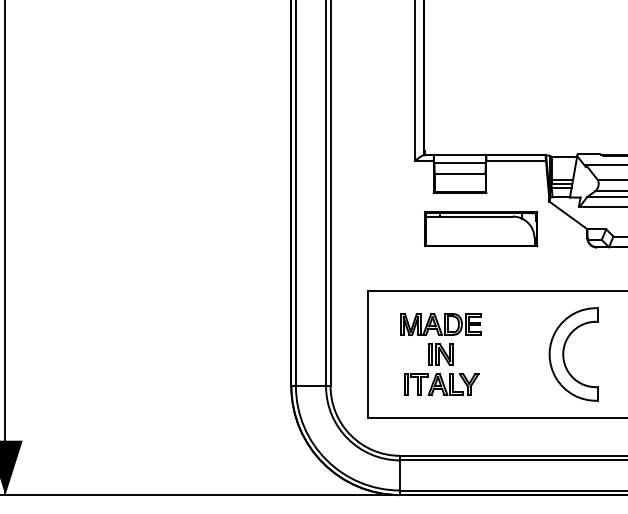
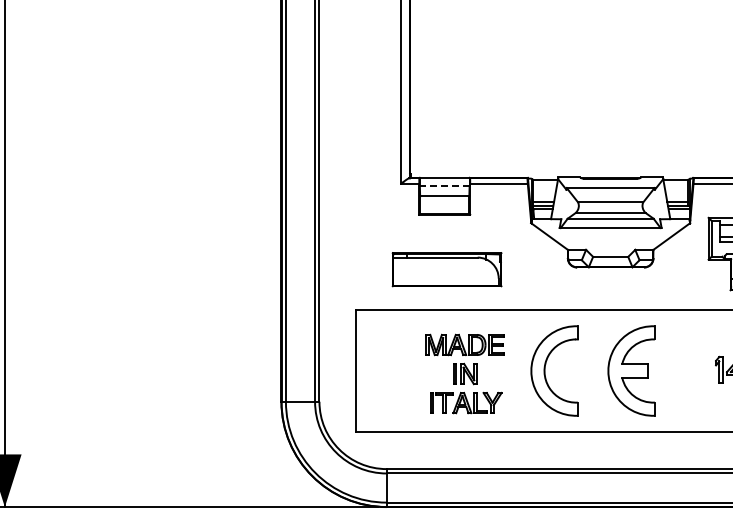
line: (459, 163) -> (444, 186), solid -> dashed
part: (480, 228) -> (446, 269), moved
part: (440, 353) -> (464, 373), moved

